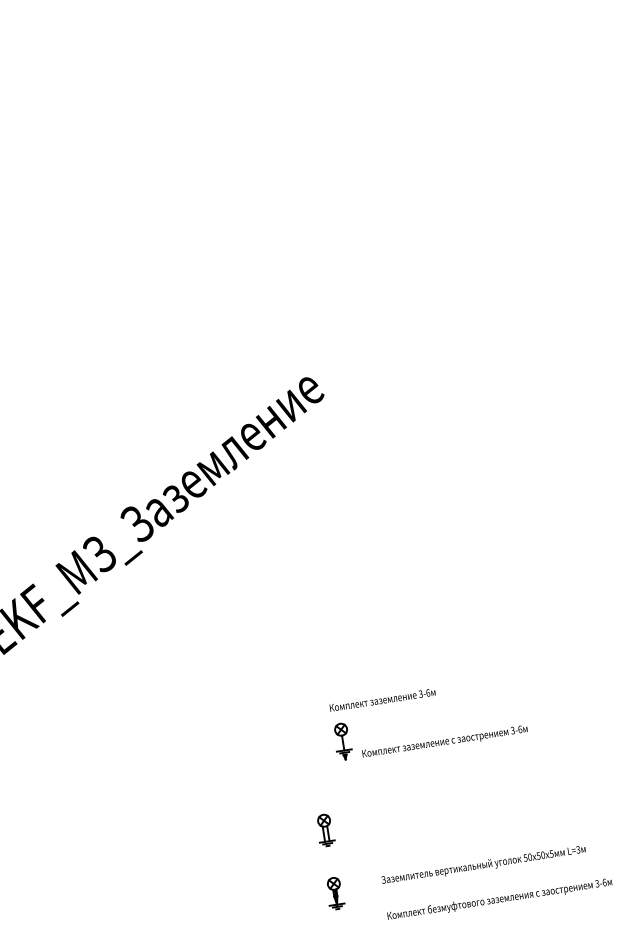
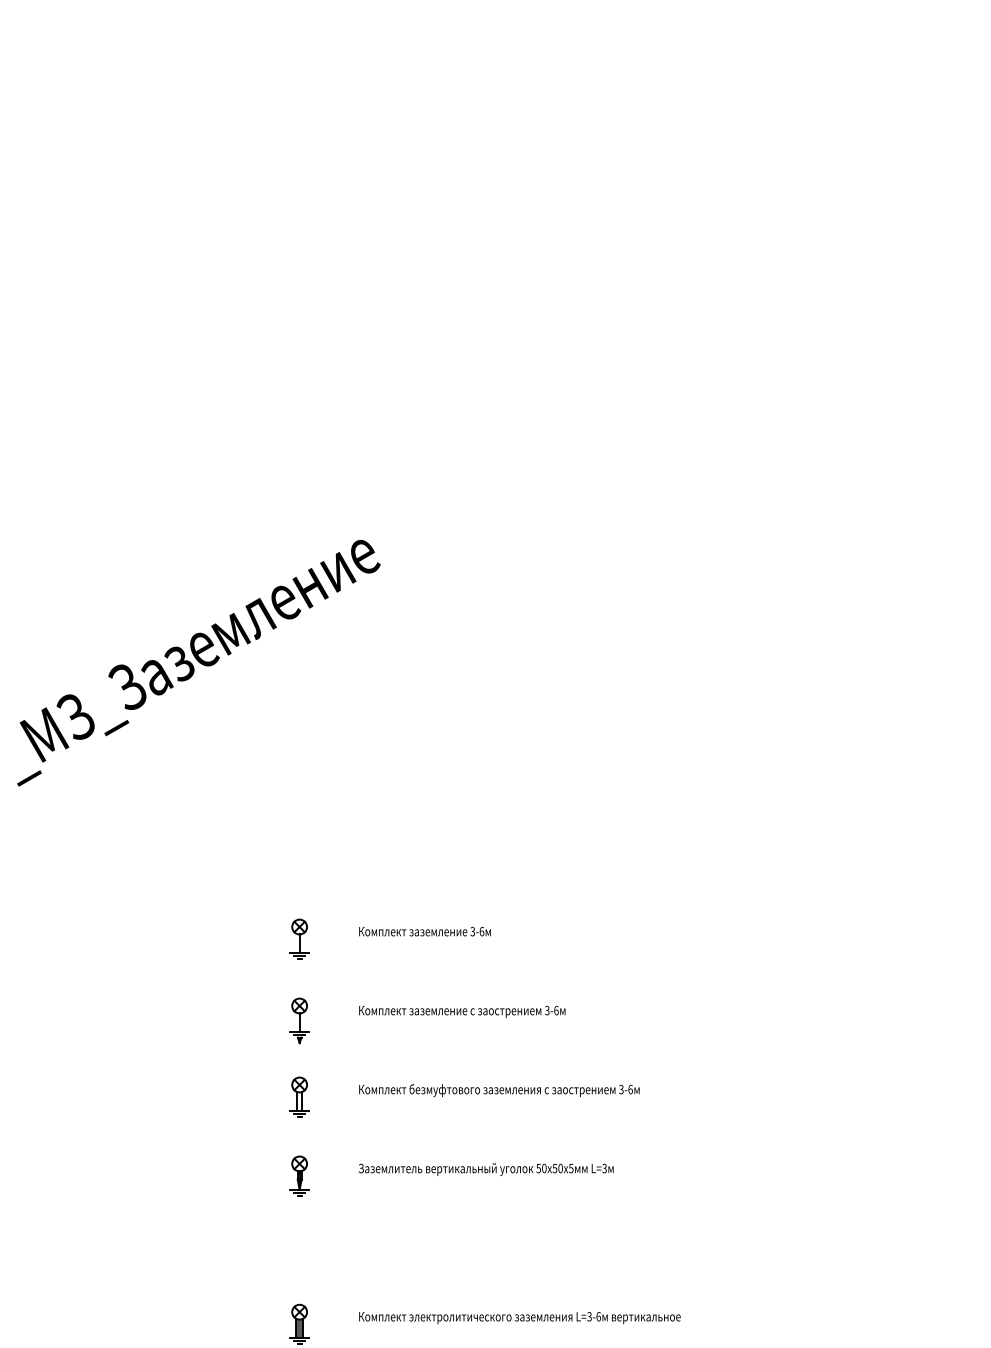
text: (382, 700) -> (424, 931), moved
part: (305, 703) -> (299, 938), added
part: (342, 741) -> (299, 1020), moved
text: (499, 899) -> (499, 1090), moved

